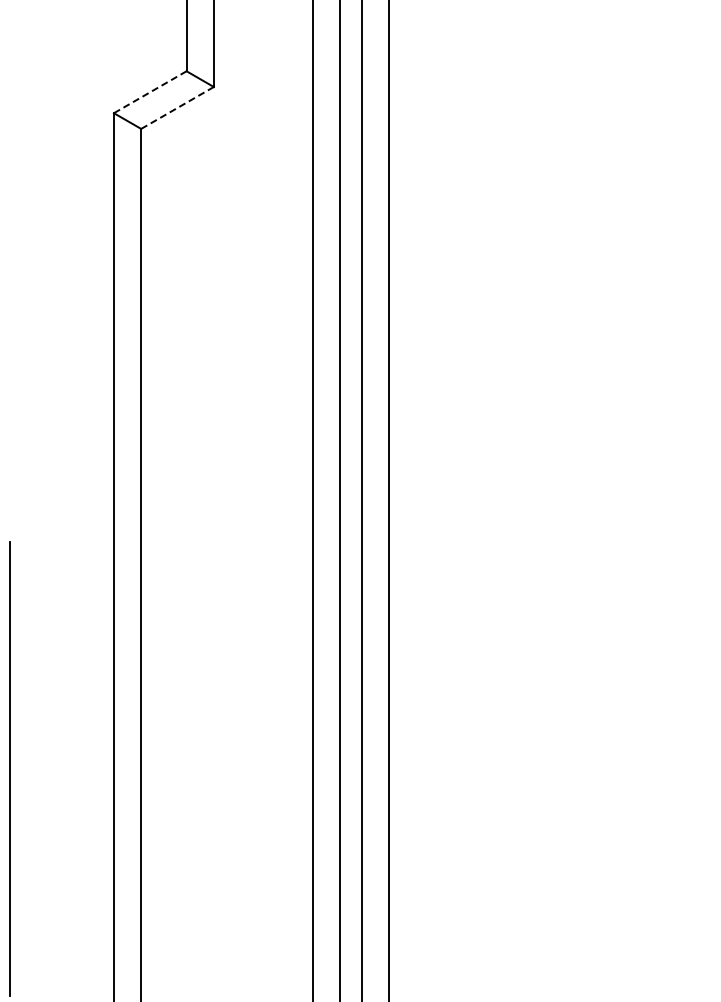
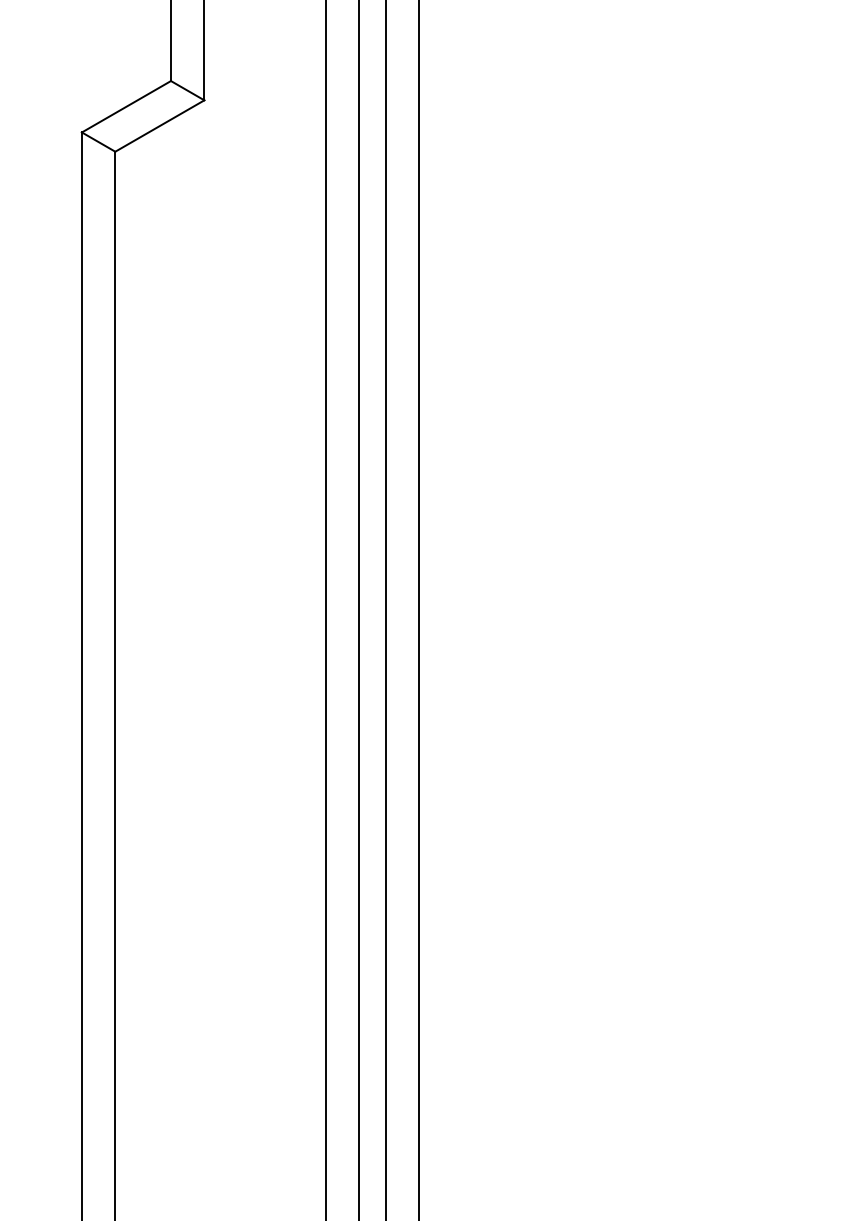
line: (150, 92) -> (126, 107), dashed -> solid
line: (177, 107) -> (159, 125), dashed -> solid

